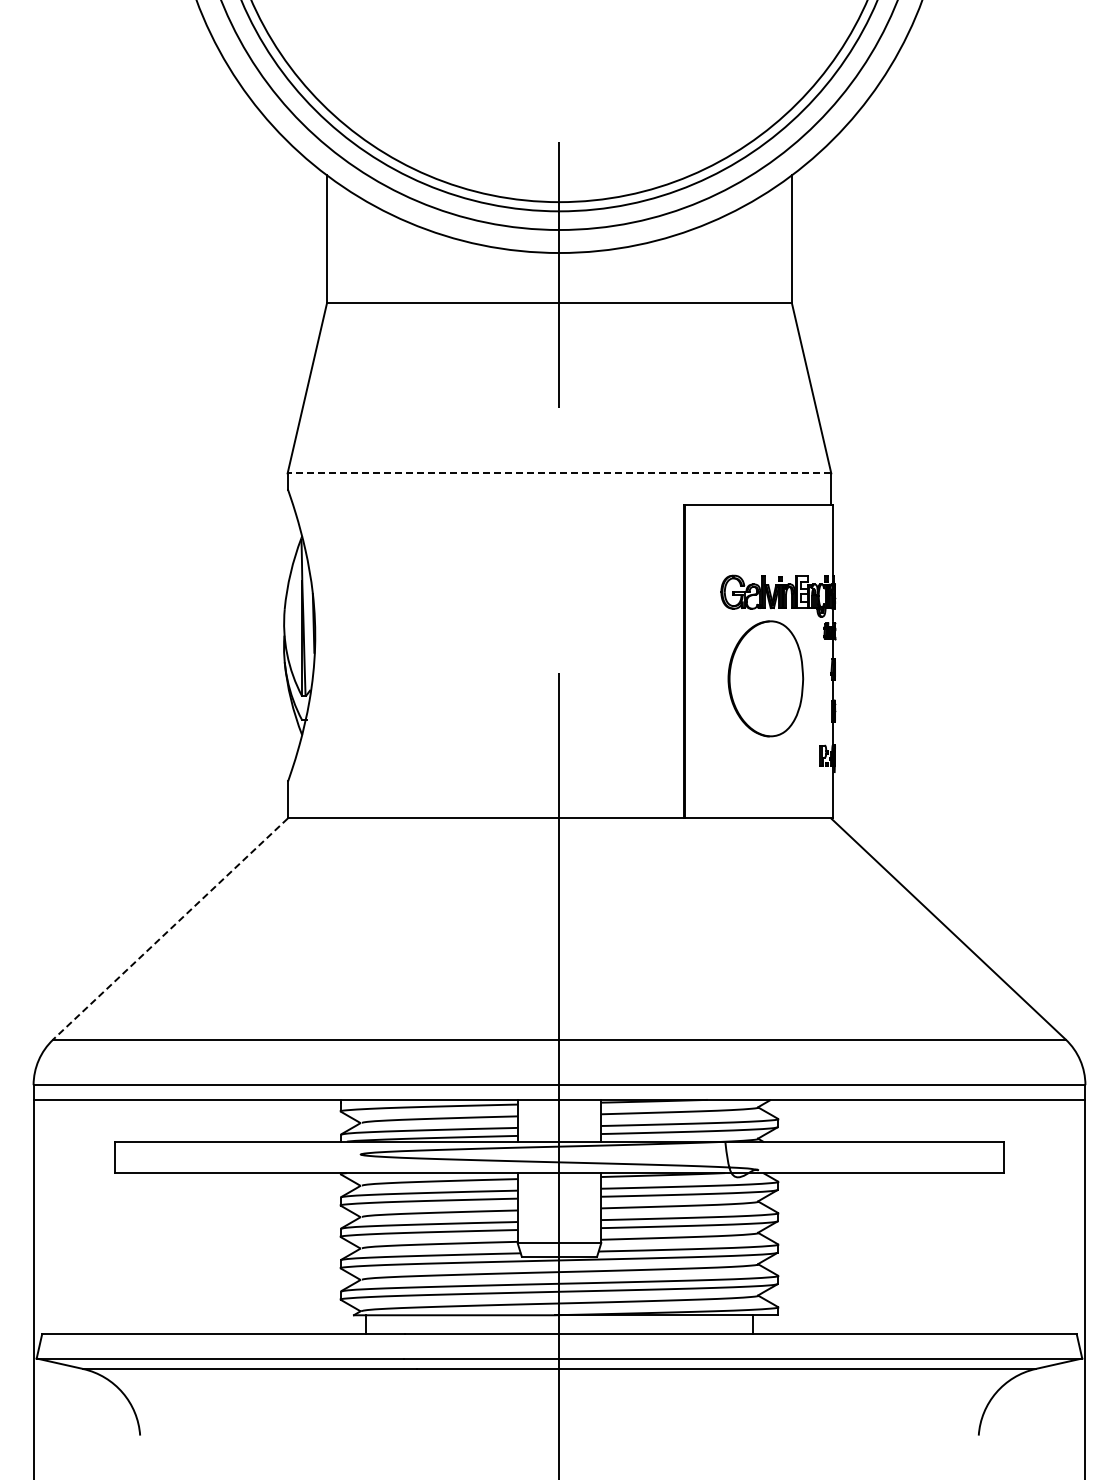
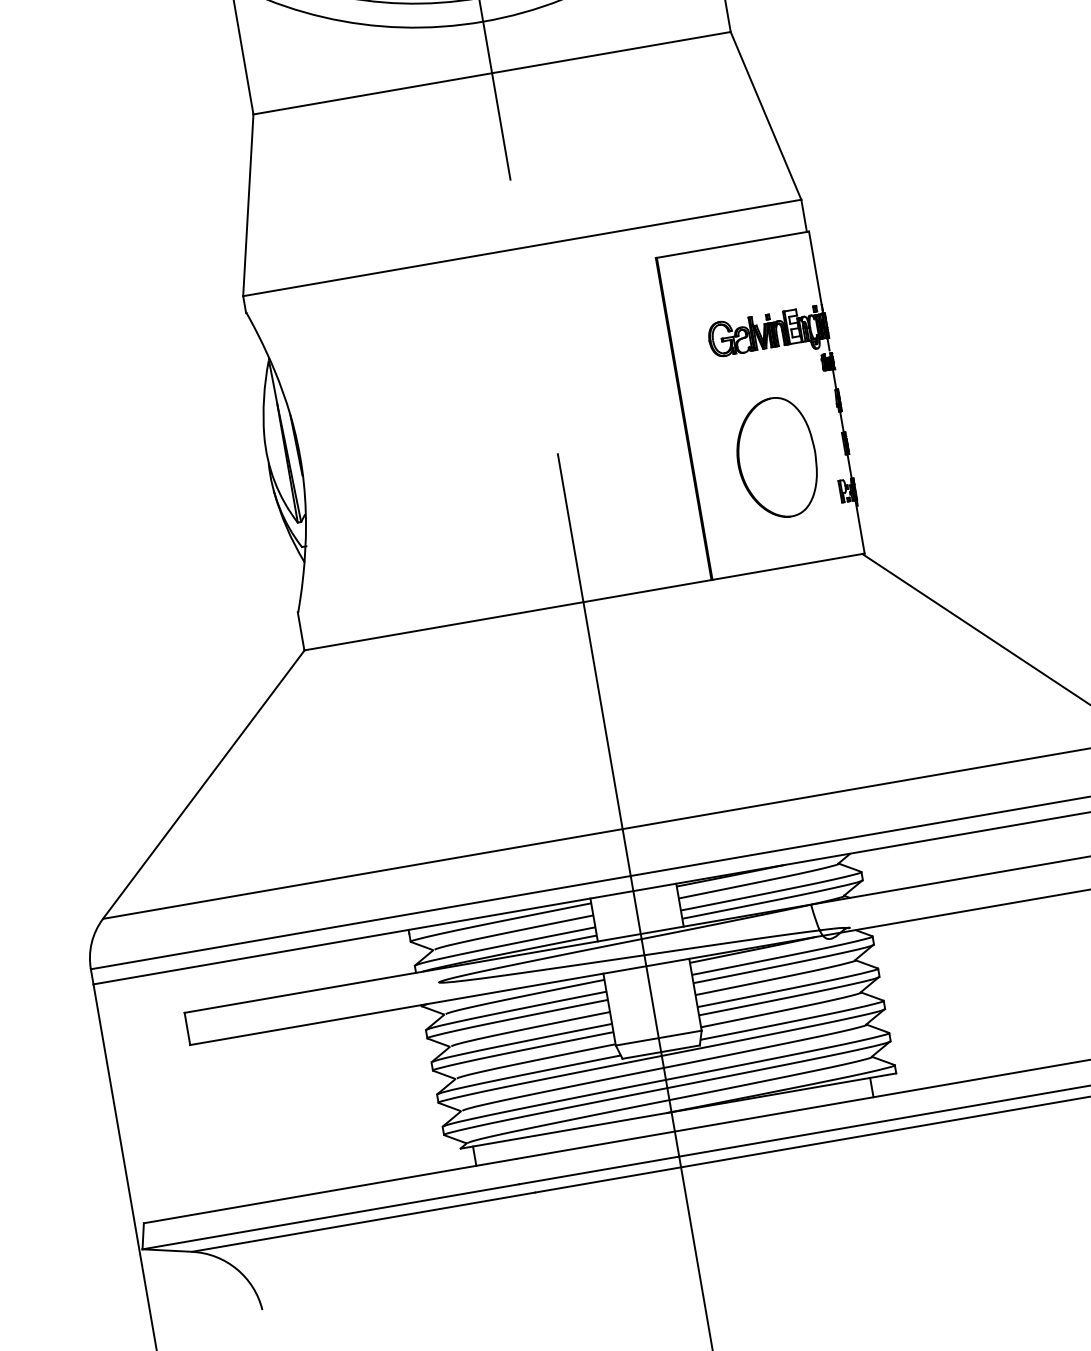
line: (559, 473) -> (522, 248), dashed -> solid
part: (765, 678) -> (776, 457), moved
line: (170, 929) -> (203, 785), dashed -> solid

